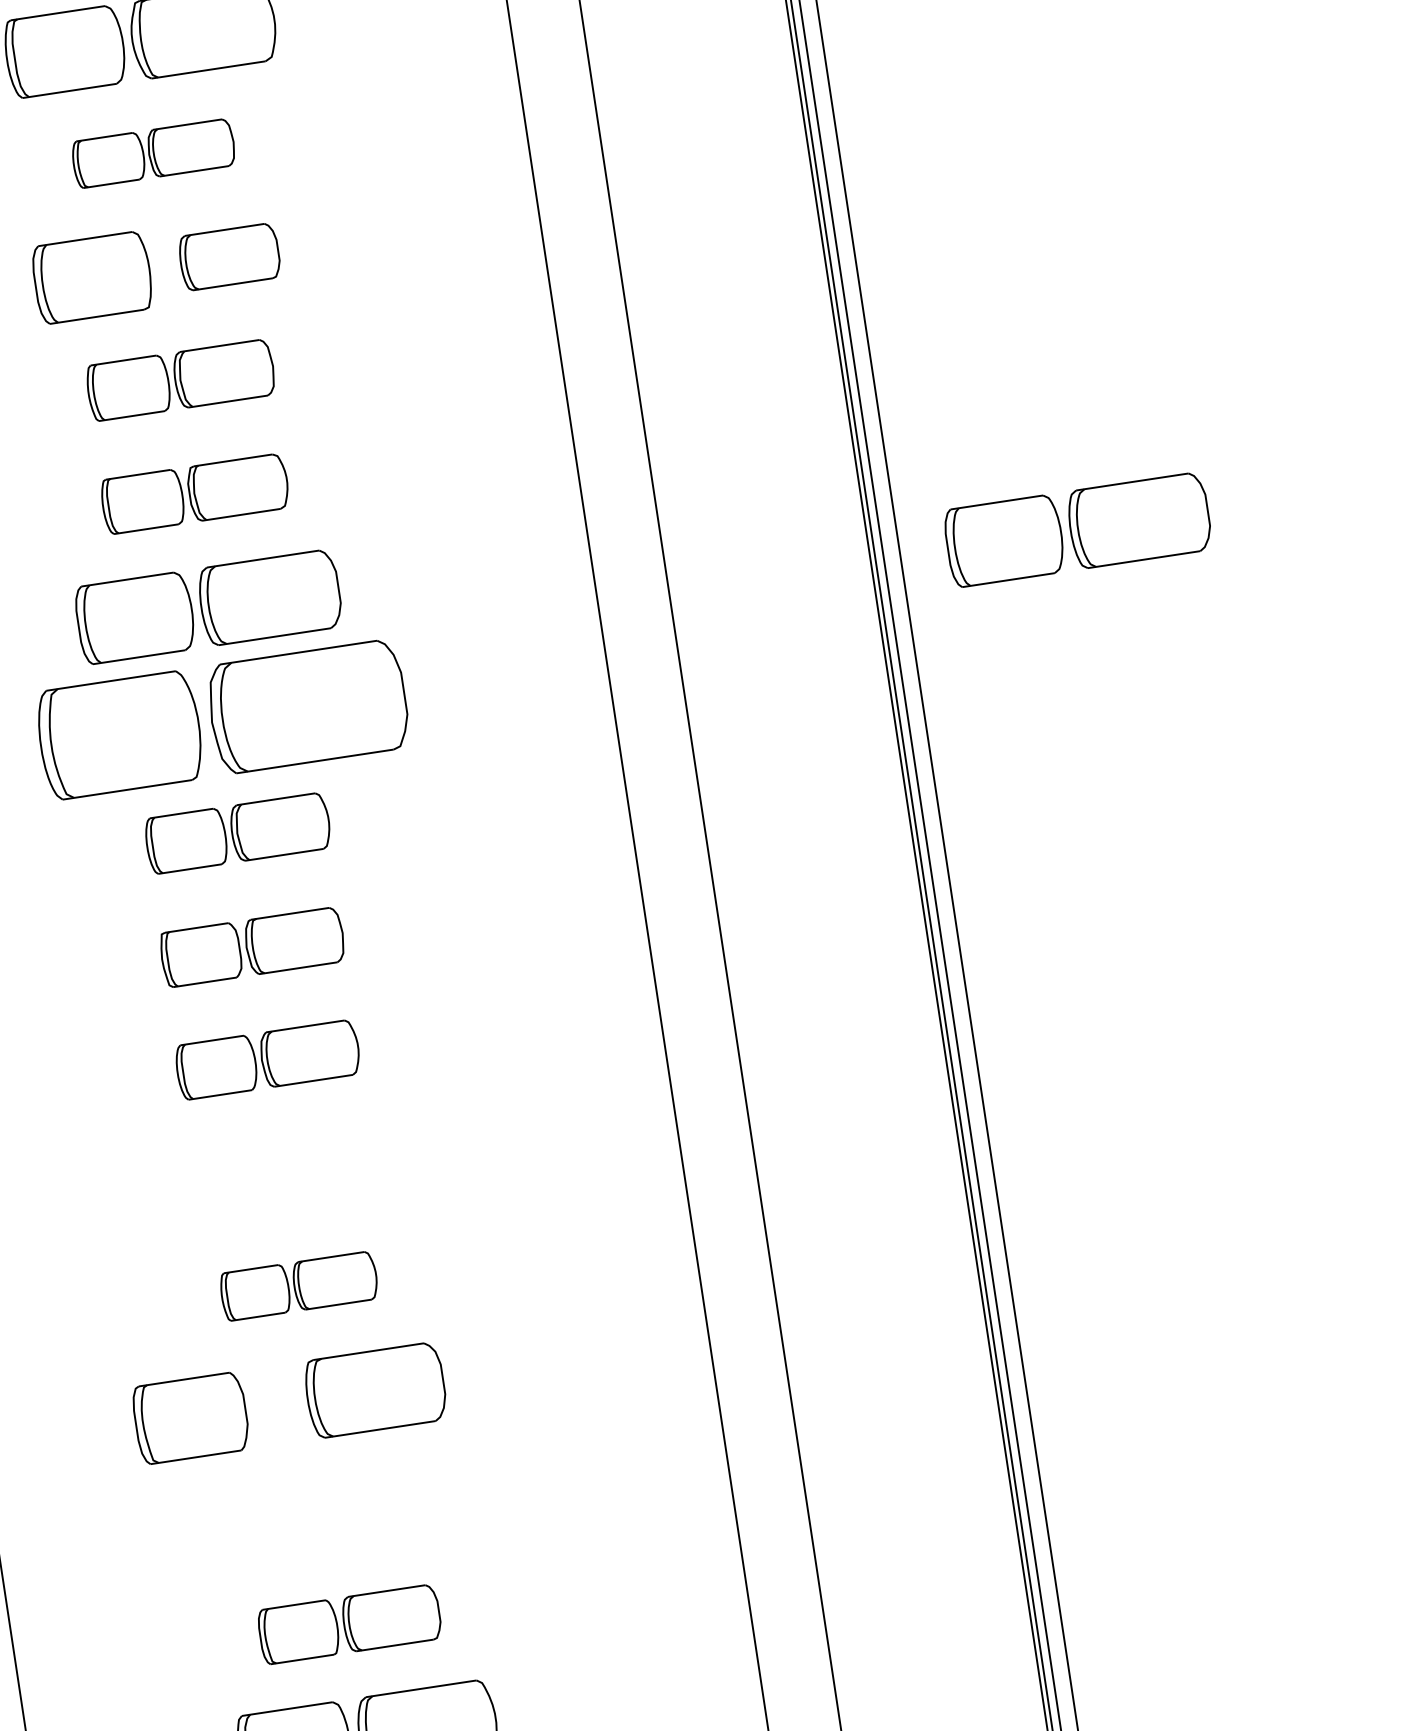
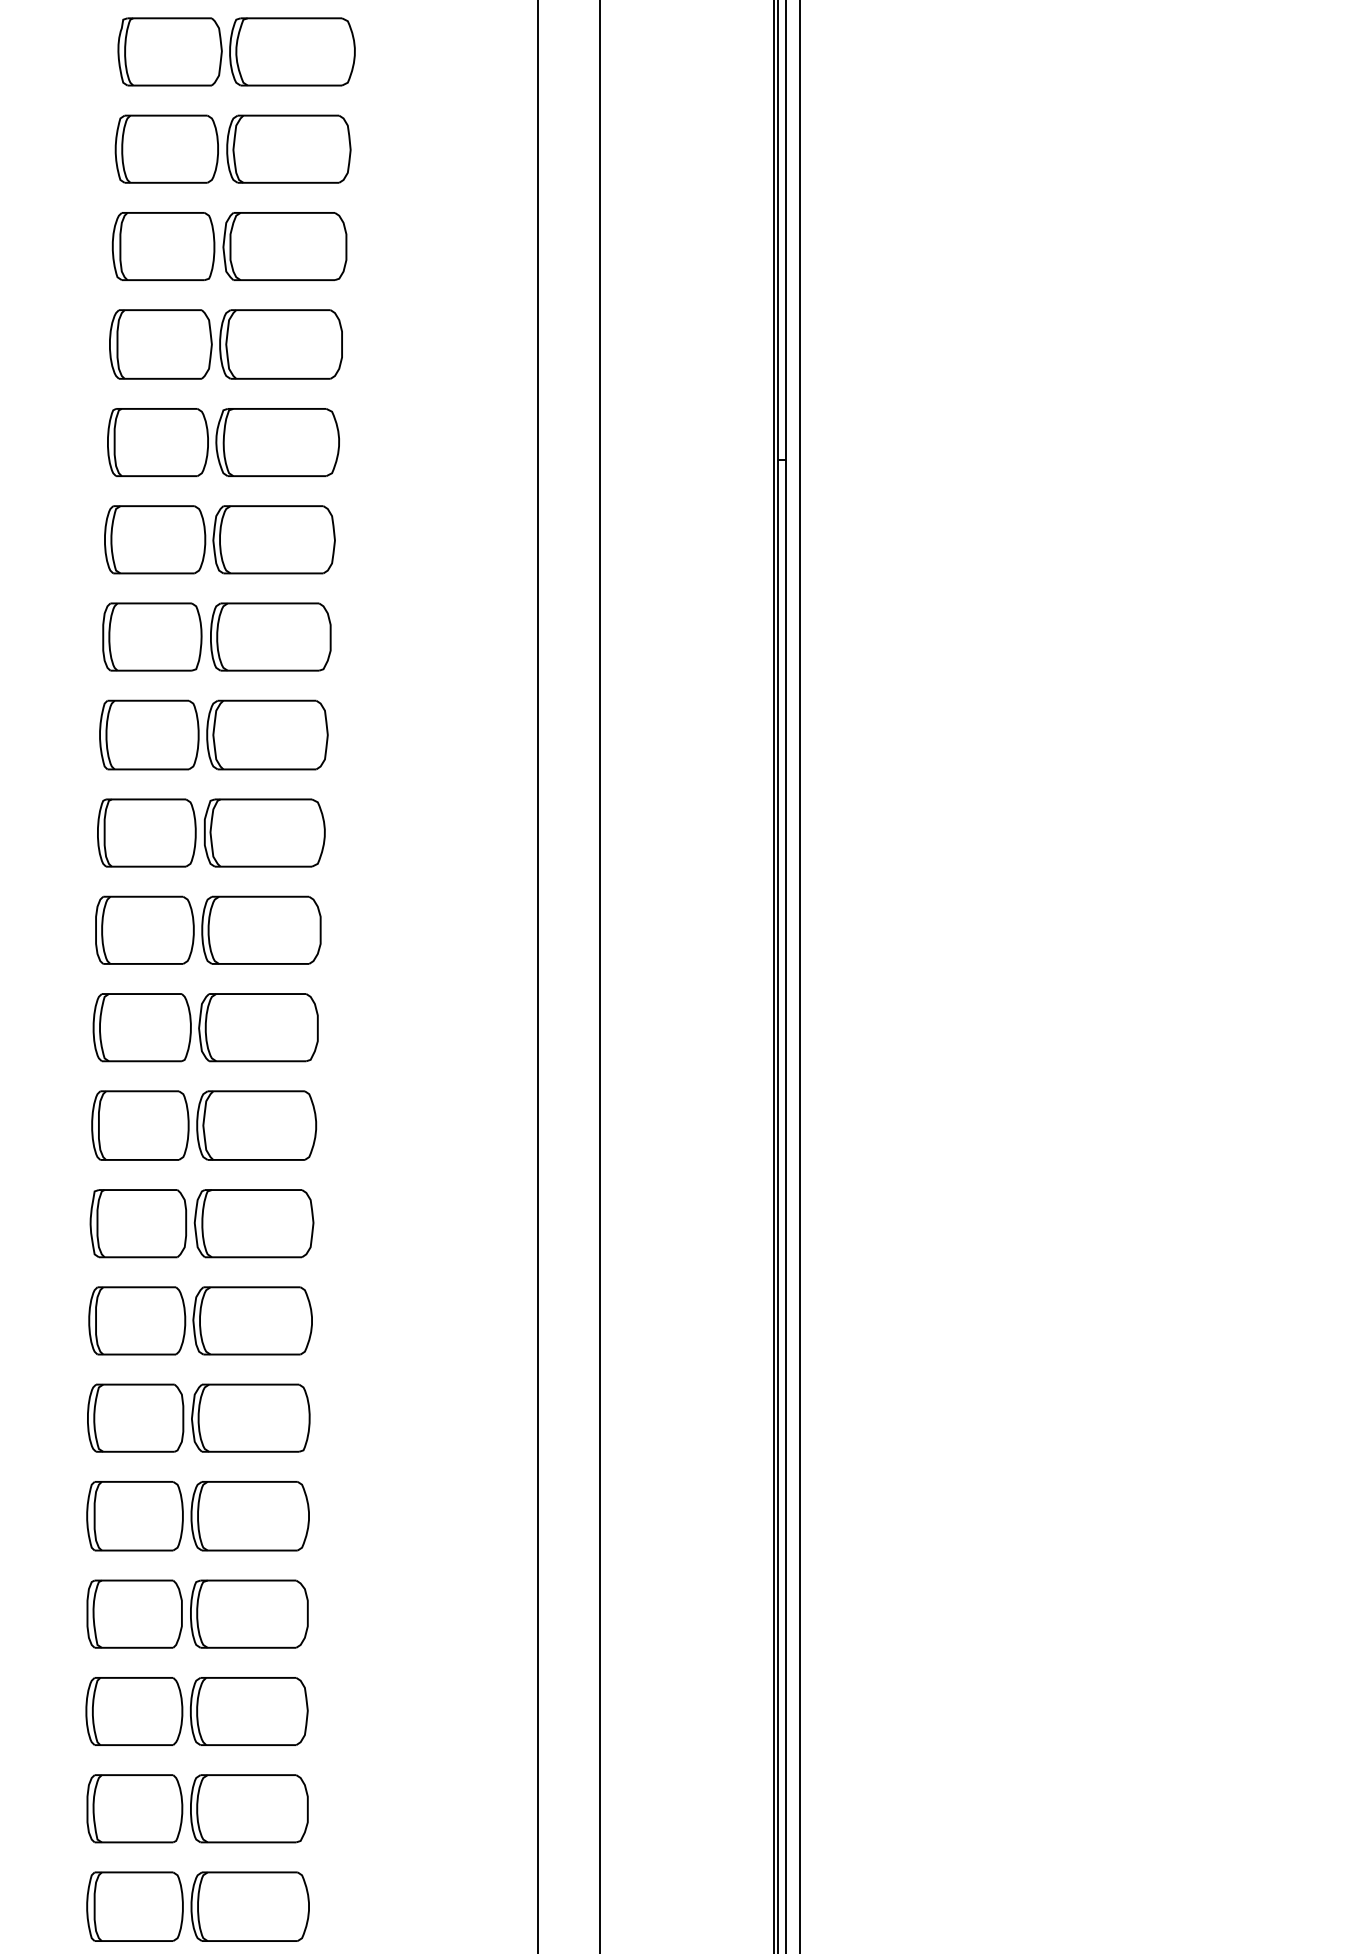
part: (153, 153) -> (219, 539), size x1.67
part: (229, 256) -> (270, 636), size x1.43
part: (180, 379) -> (213, 734), size x1.43
part: (195, 493) -> (211, 832), size x1.43
part: (1077, 528) -> (953, 975), removed
part: (222, 719) -> (205, 1027), size x0.71
part: (238, 833) -> (204, 1125), size x1.43
part: (251, 947) -> (201, 1223), size x1.43
part: (267, 1059) -> (200, 1320), size x1.43
part: (282, 1171) -> (198, 1417), added
part: (298, 1286) -> (197, 1516), size x1.67
part: (190, 1417) -> (134, 1613), moved
part: (331, 1512) -> (196, 1711), added
part: (349, 1624) -> (197, 1808), size x1.43

